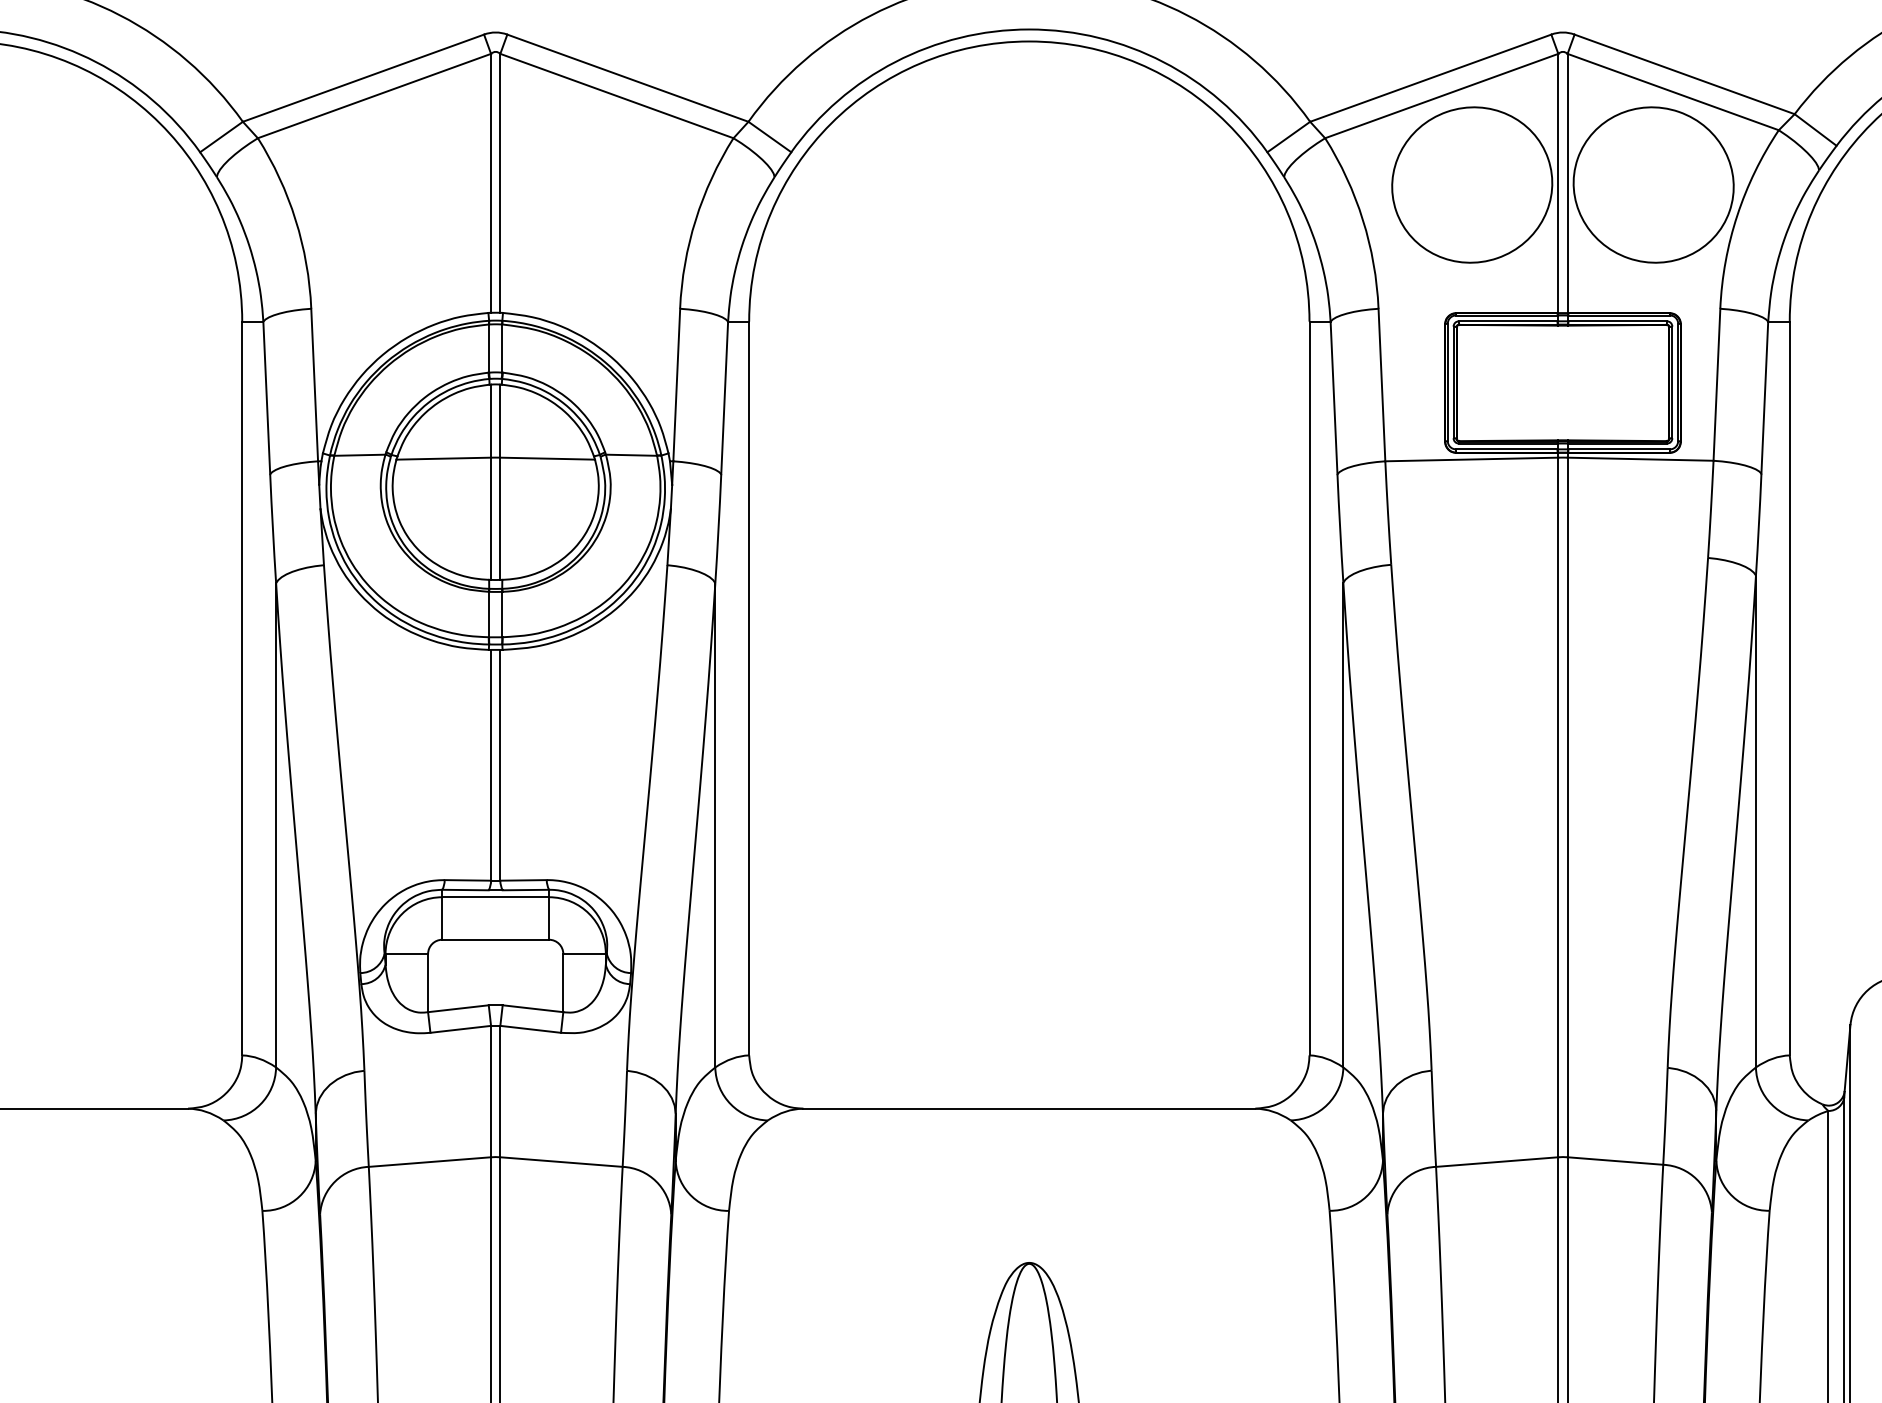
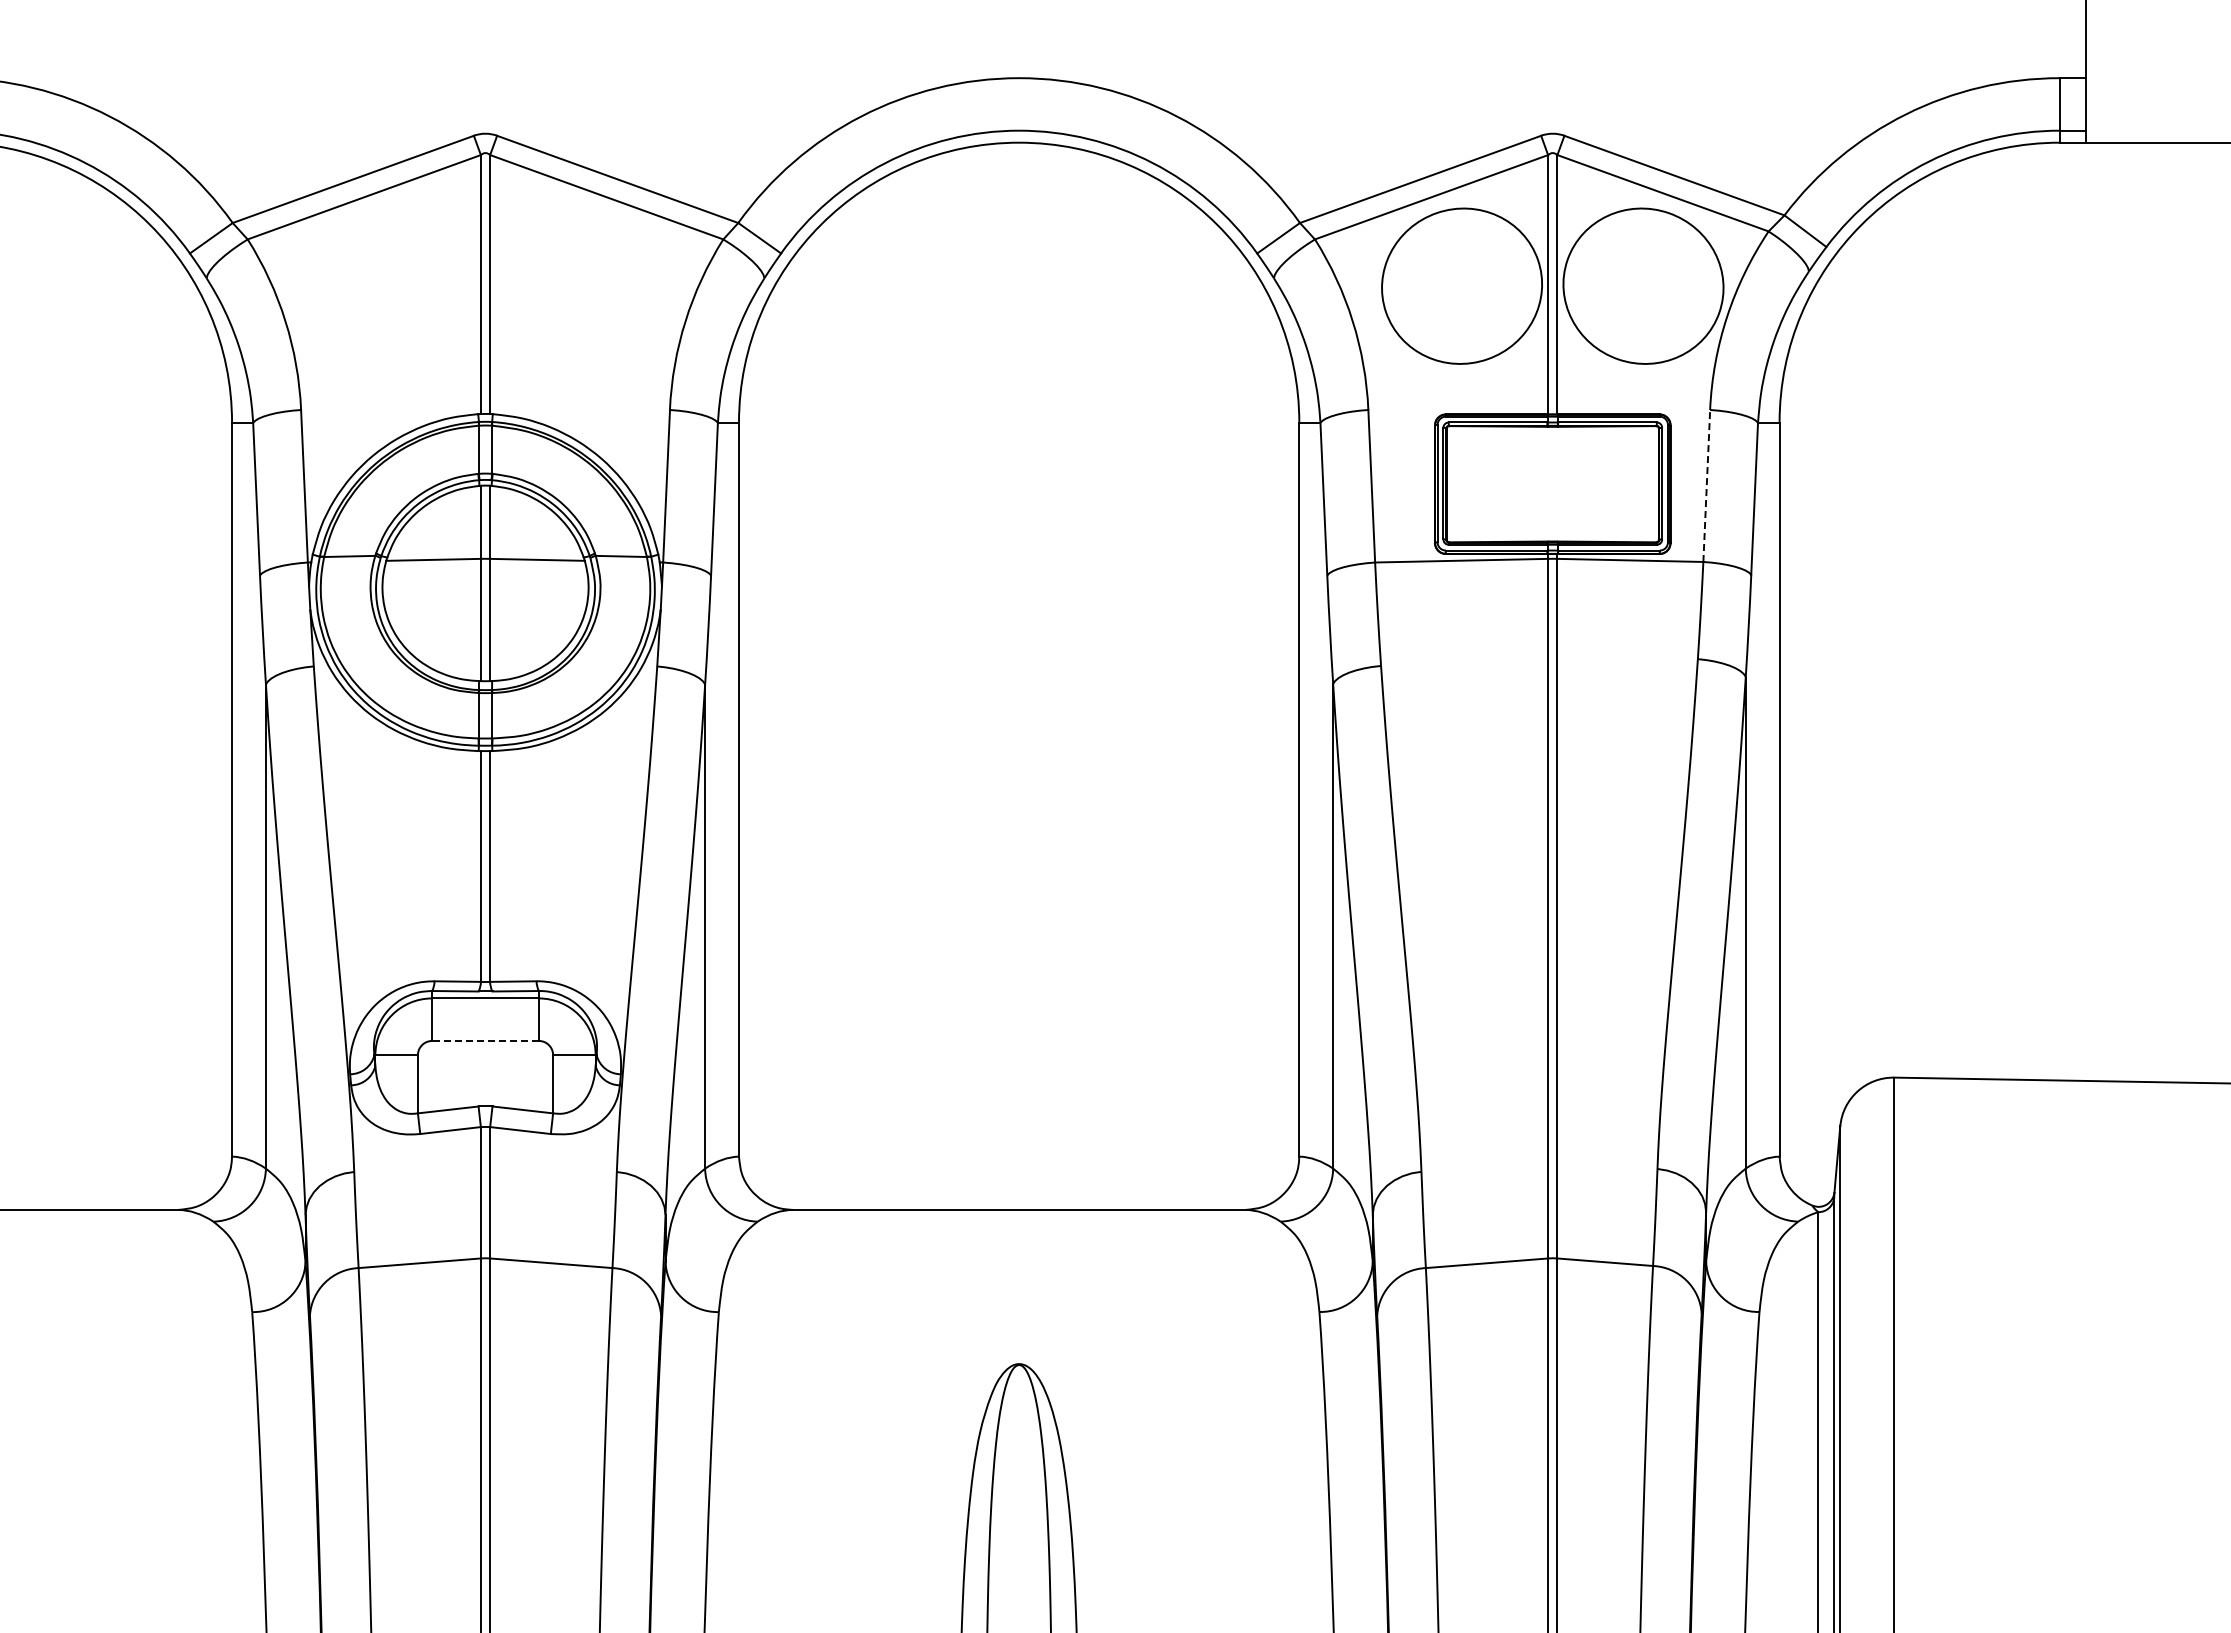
line: (1716, 384) -> (1706, 485), solid -> dashed
line: (495, 939) -> (485, 1040), solid -> dashed

